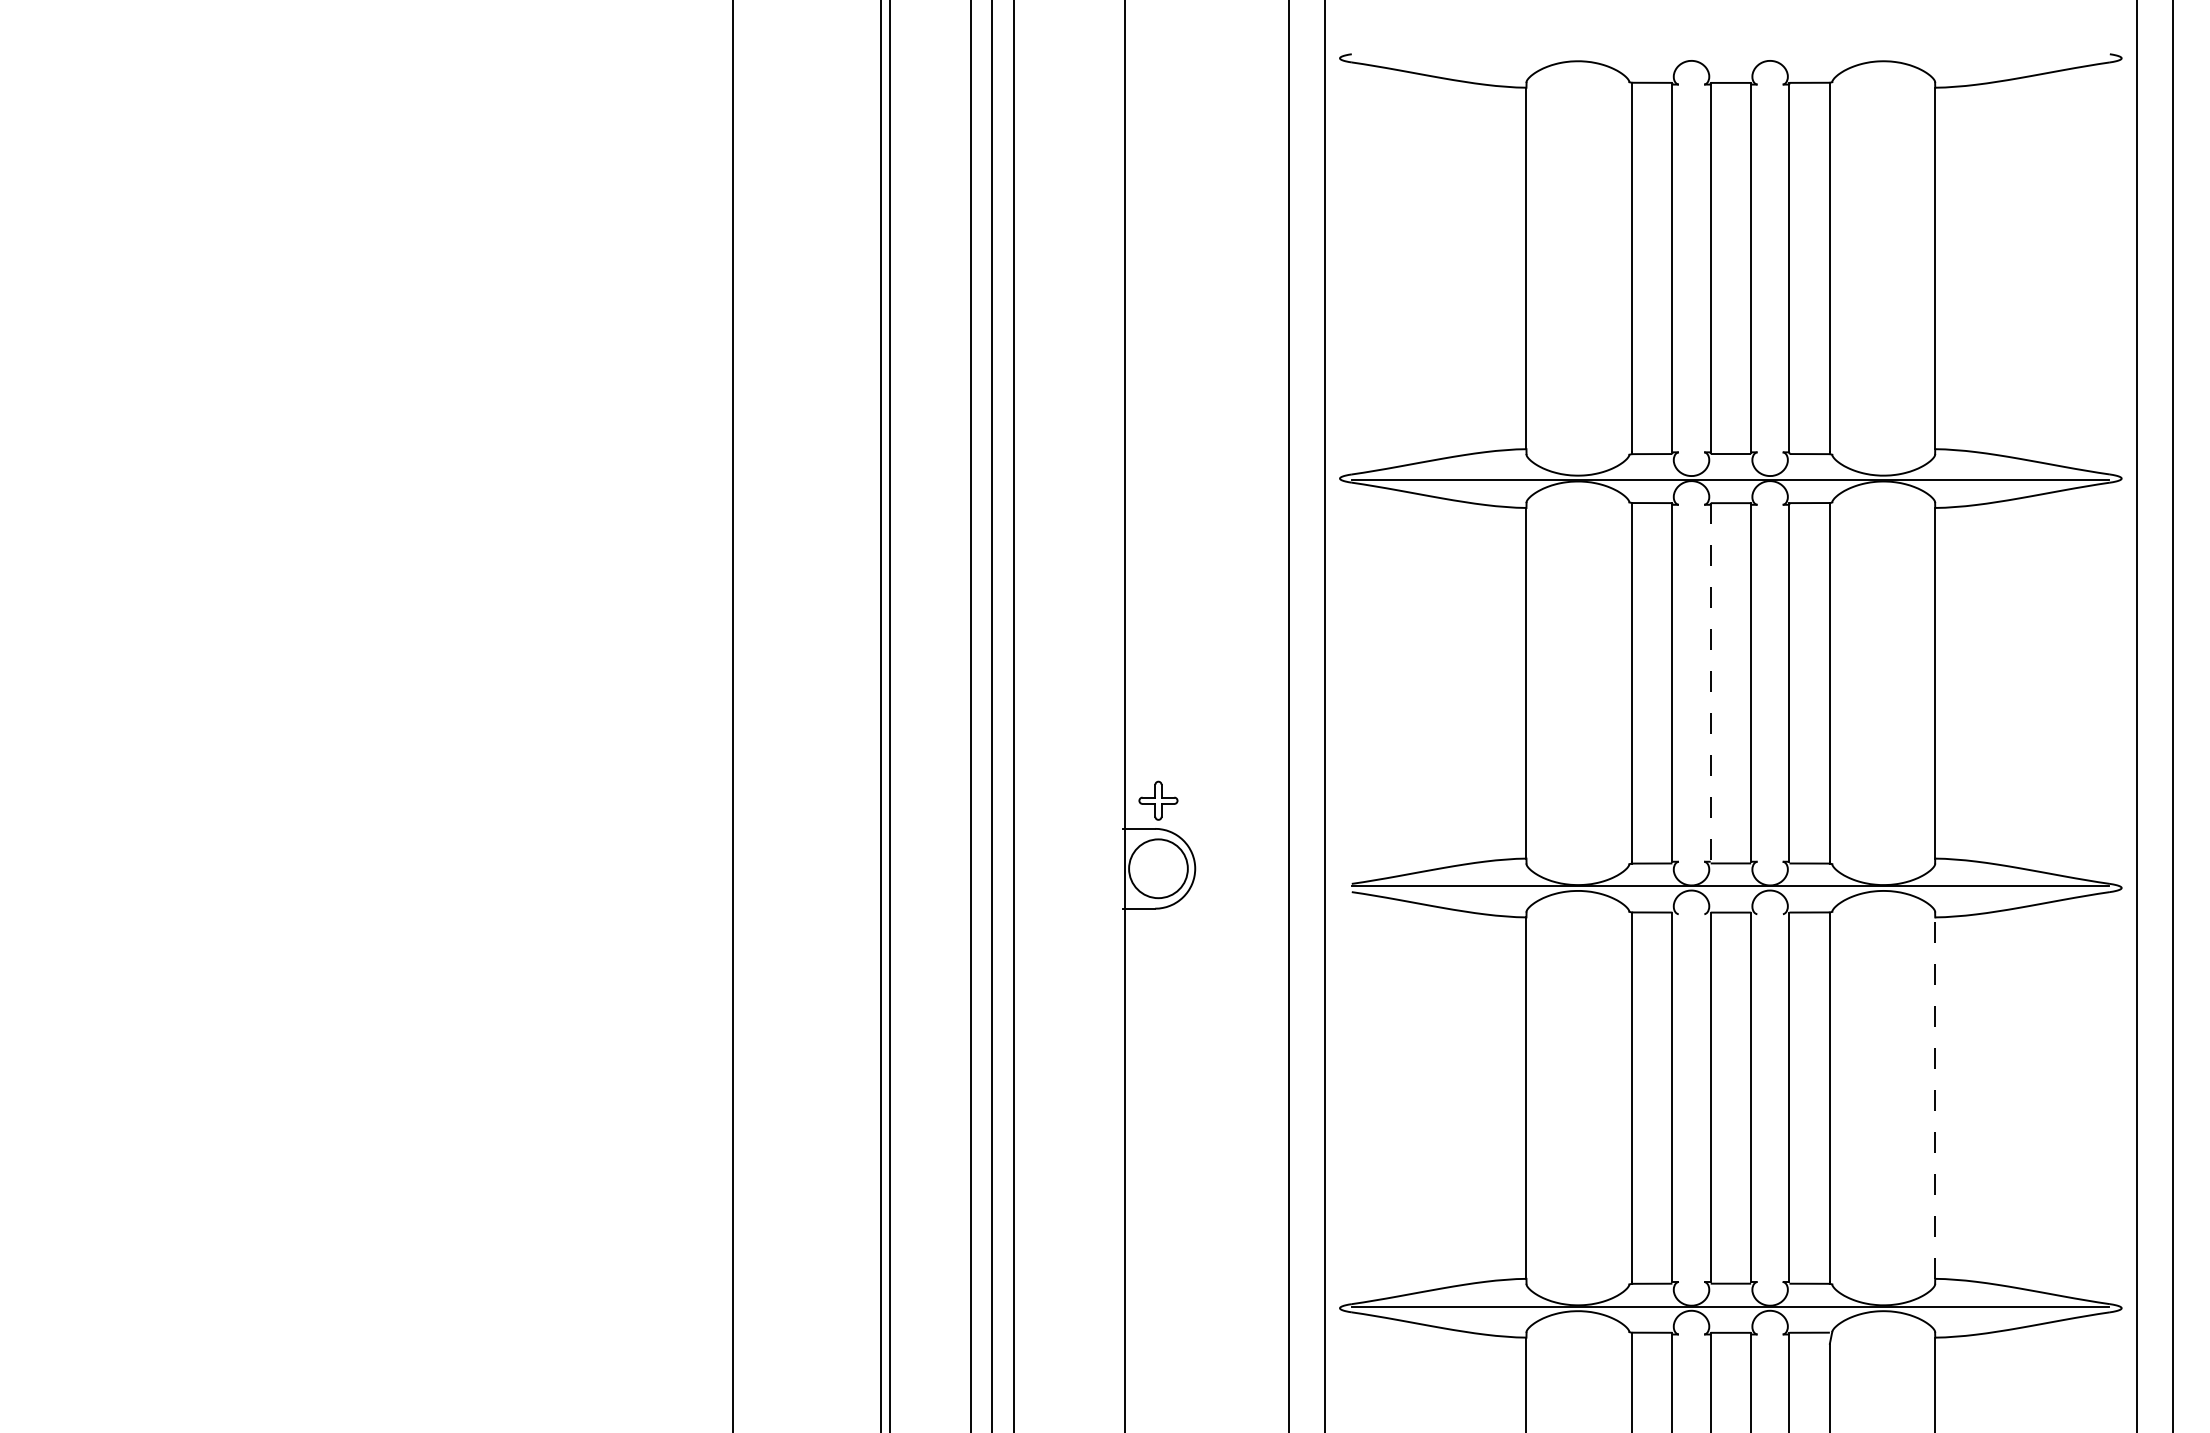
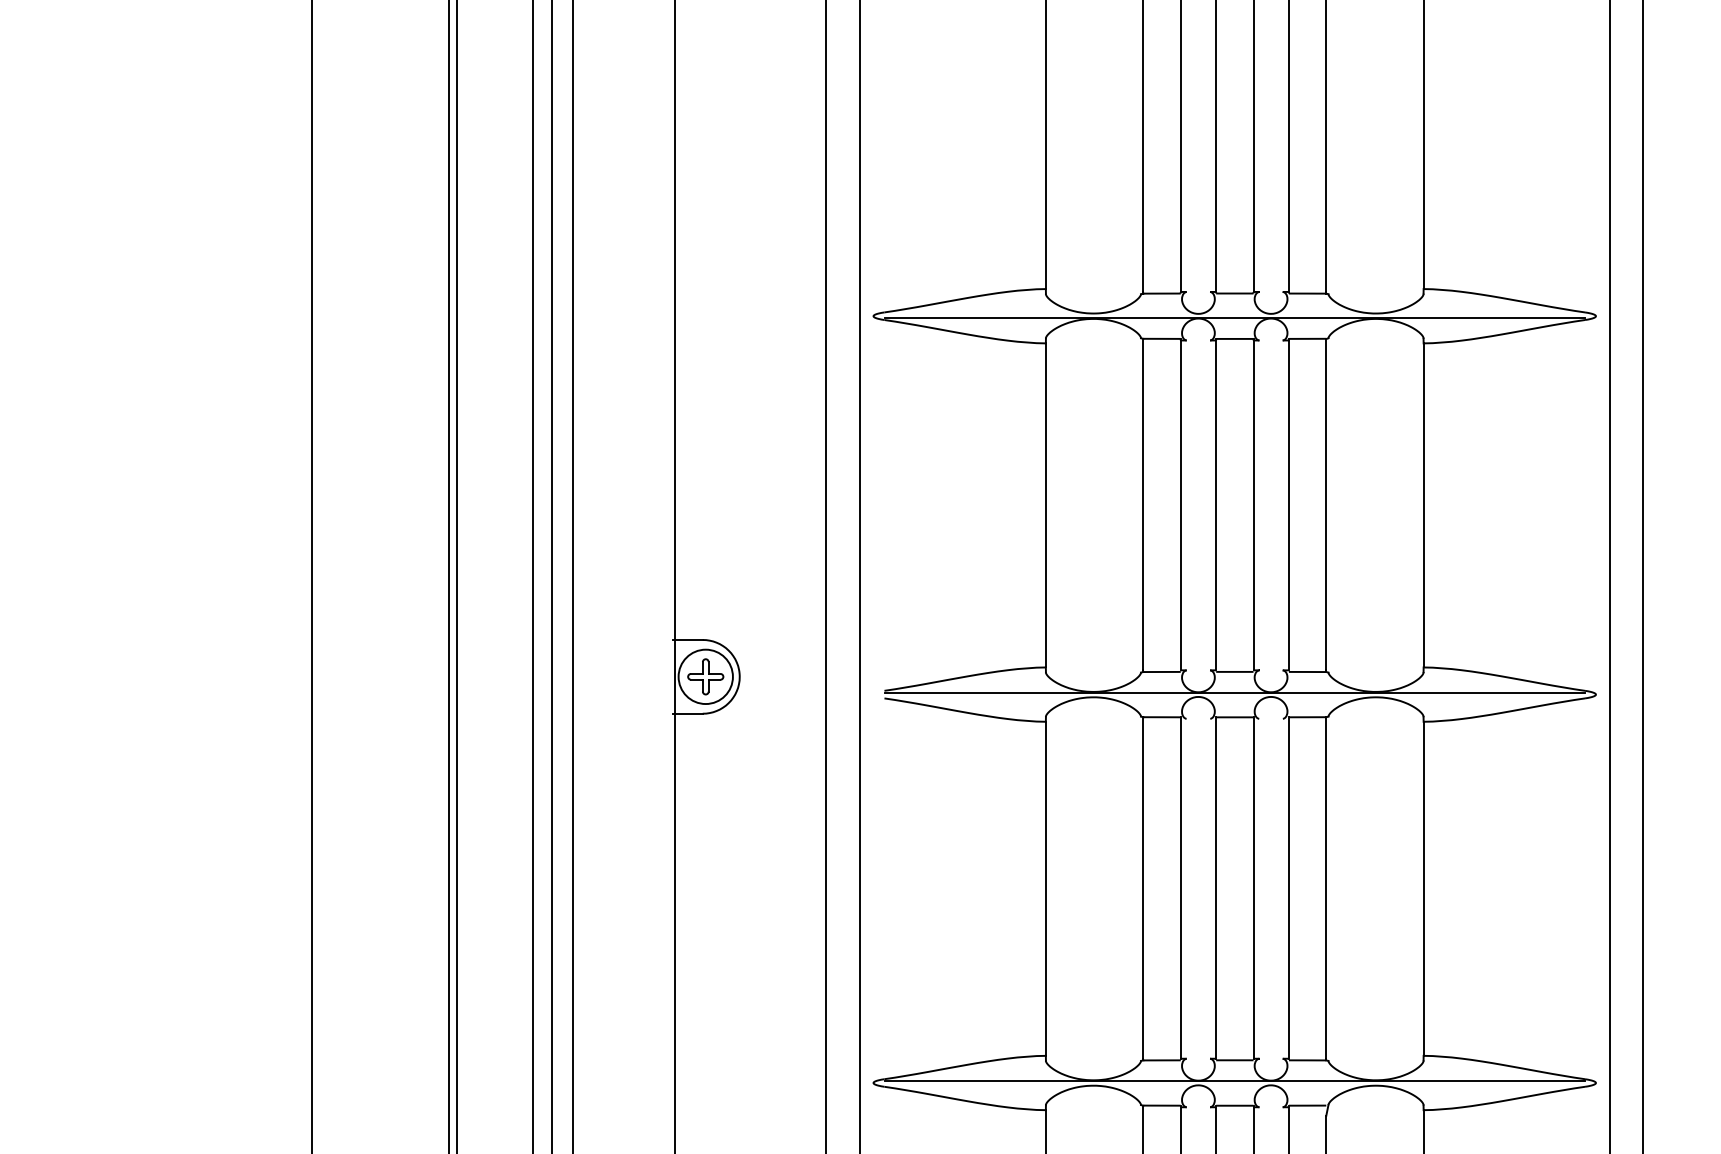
line: (1710, 683) -> (1215, 505), dashed -> solid
part: (1158, 800) -> (705, 676), moved
line: (1935, 1098) -> (1423, 889), dashed -> solid

